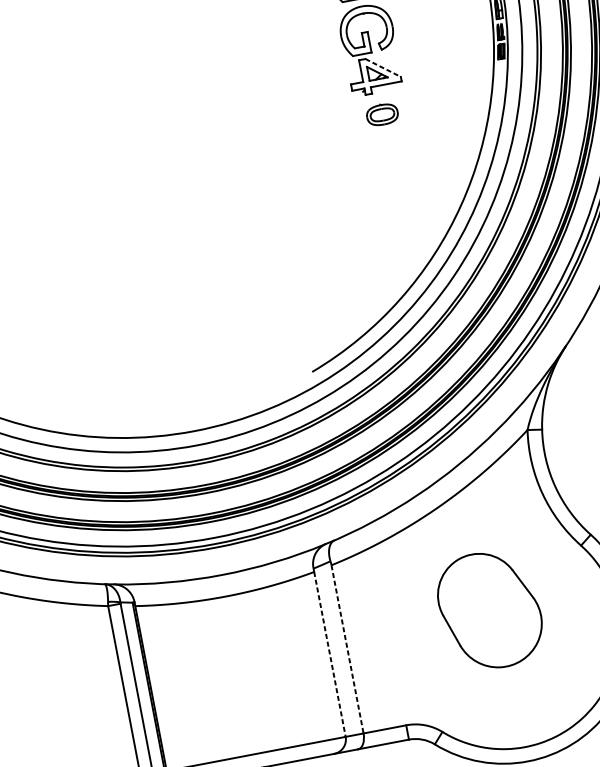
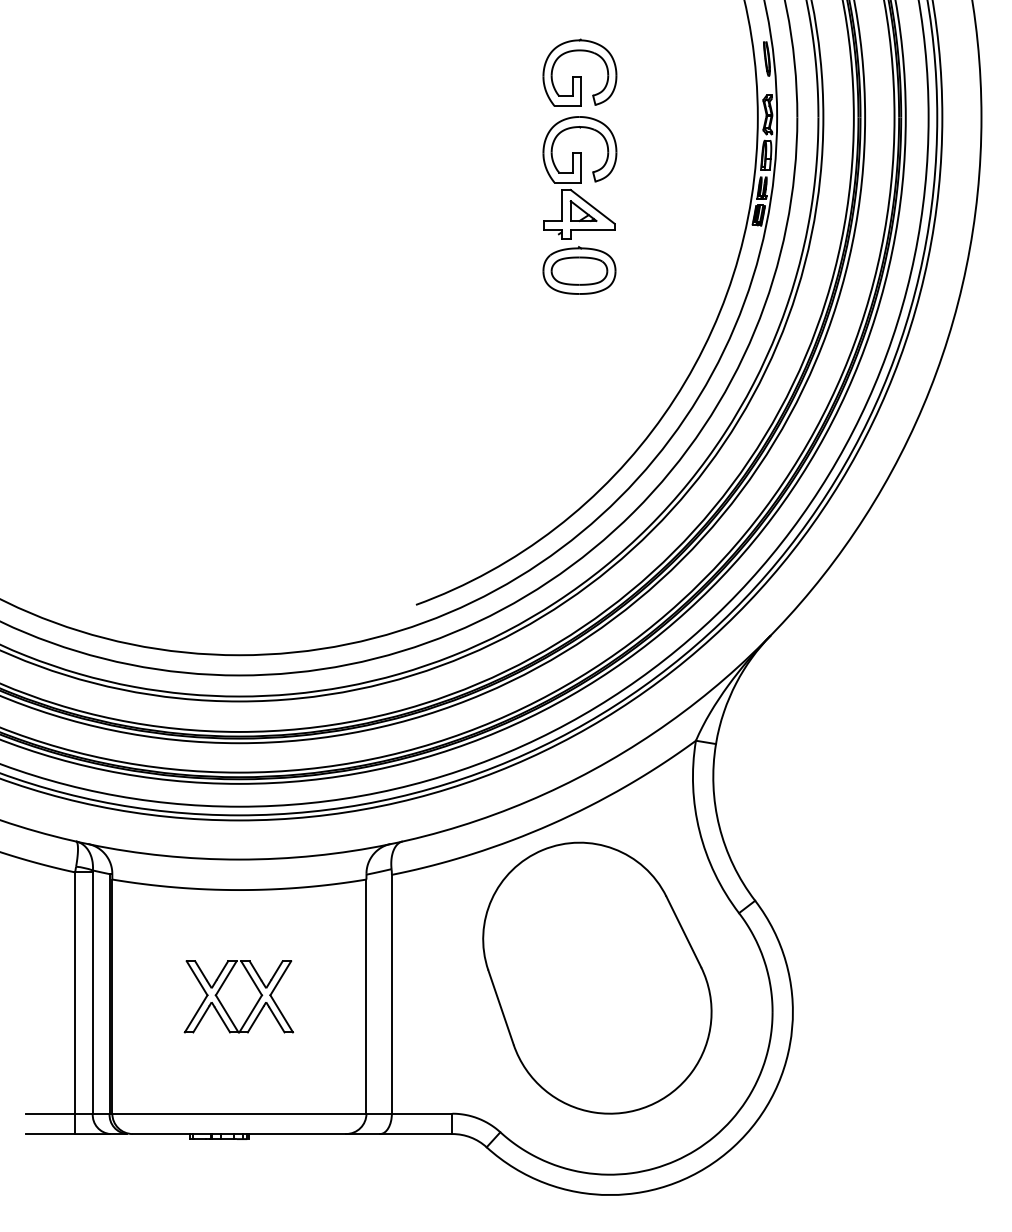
line: (382, 67) -> (592, 206), dashed -> solid
part: (382, 114) -> (579, 270), size x1.67
part: (490, 609) -> (597, 977), size x1.67
line: (347, 649) -> (391, 994), dashed -> solid
line: (330, 655) -> (366, 997), dashed -> solid
part: (230, 679) -> (223, 1005), added

